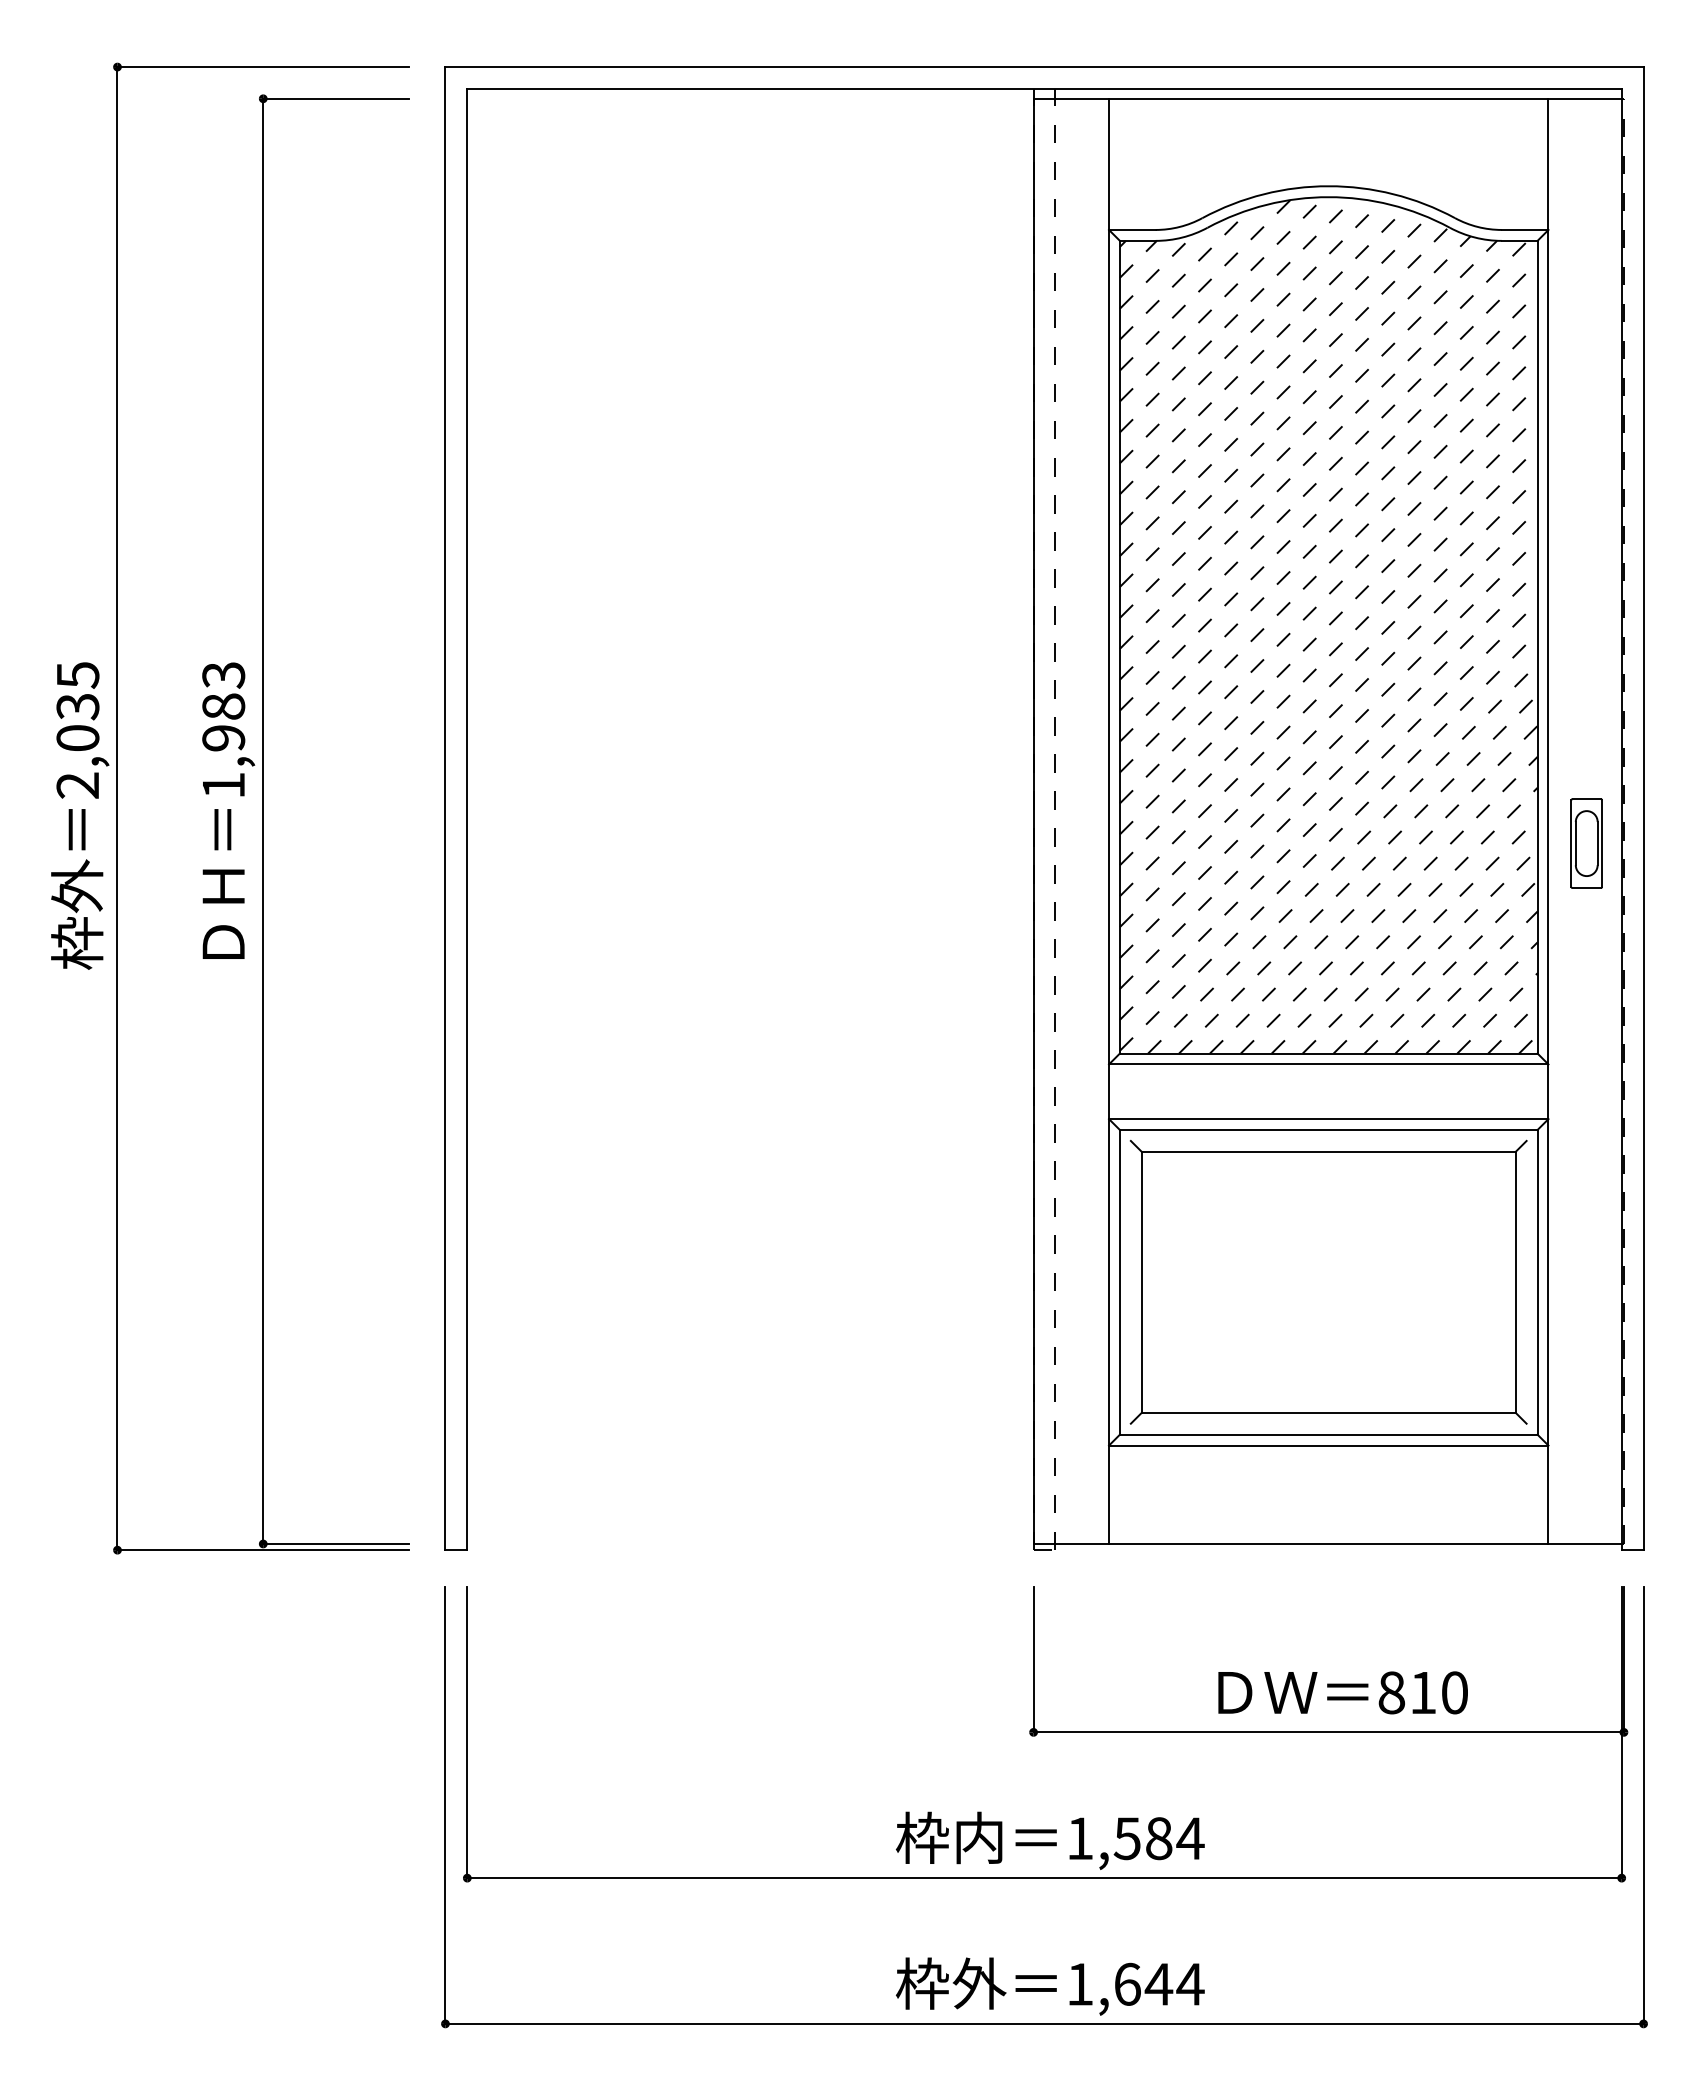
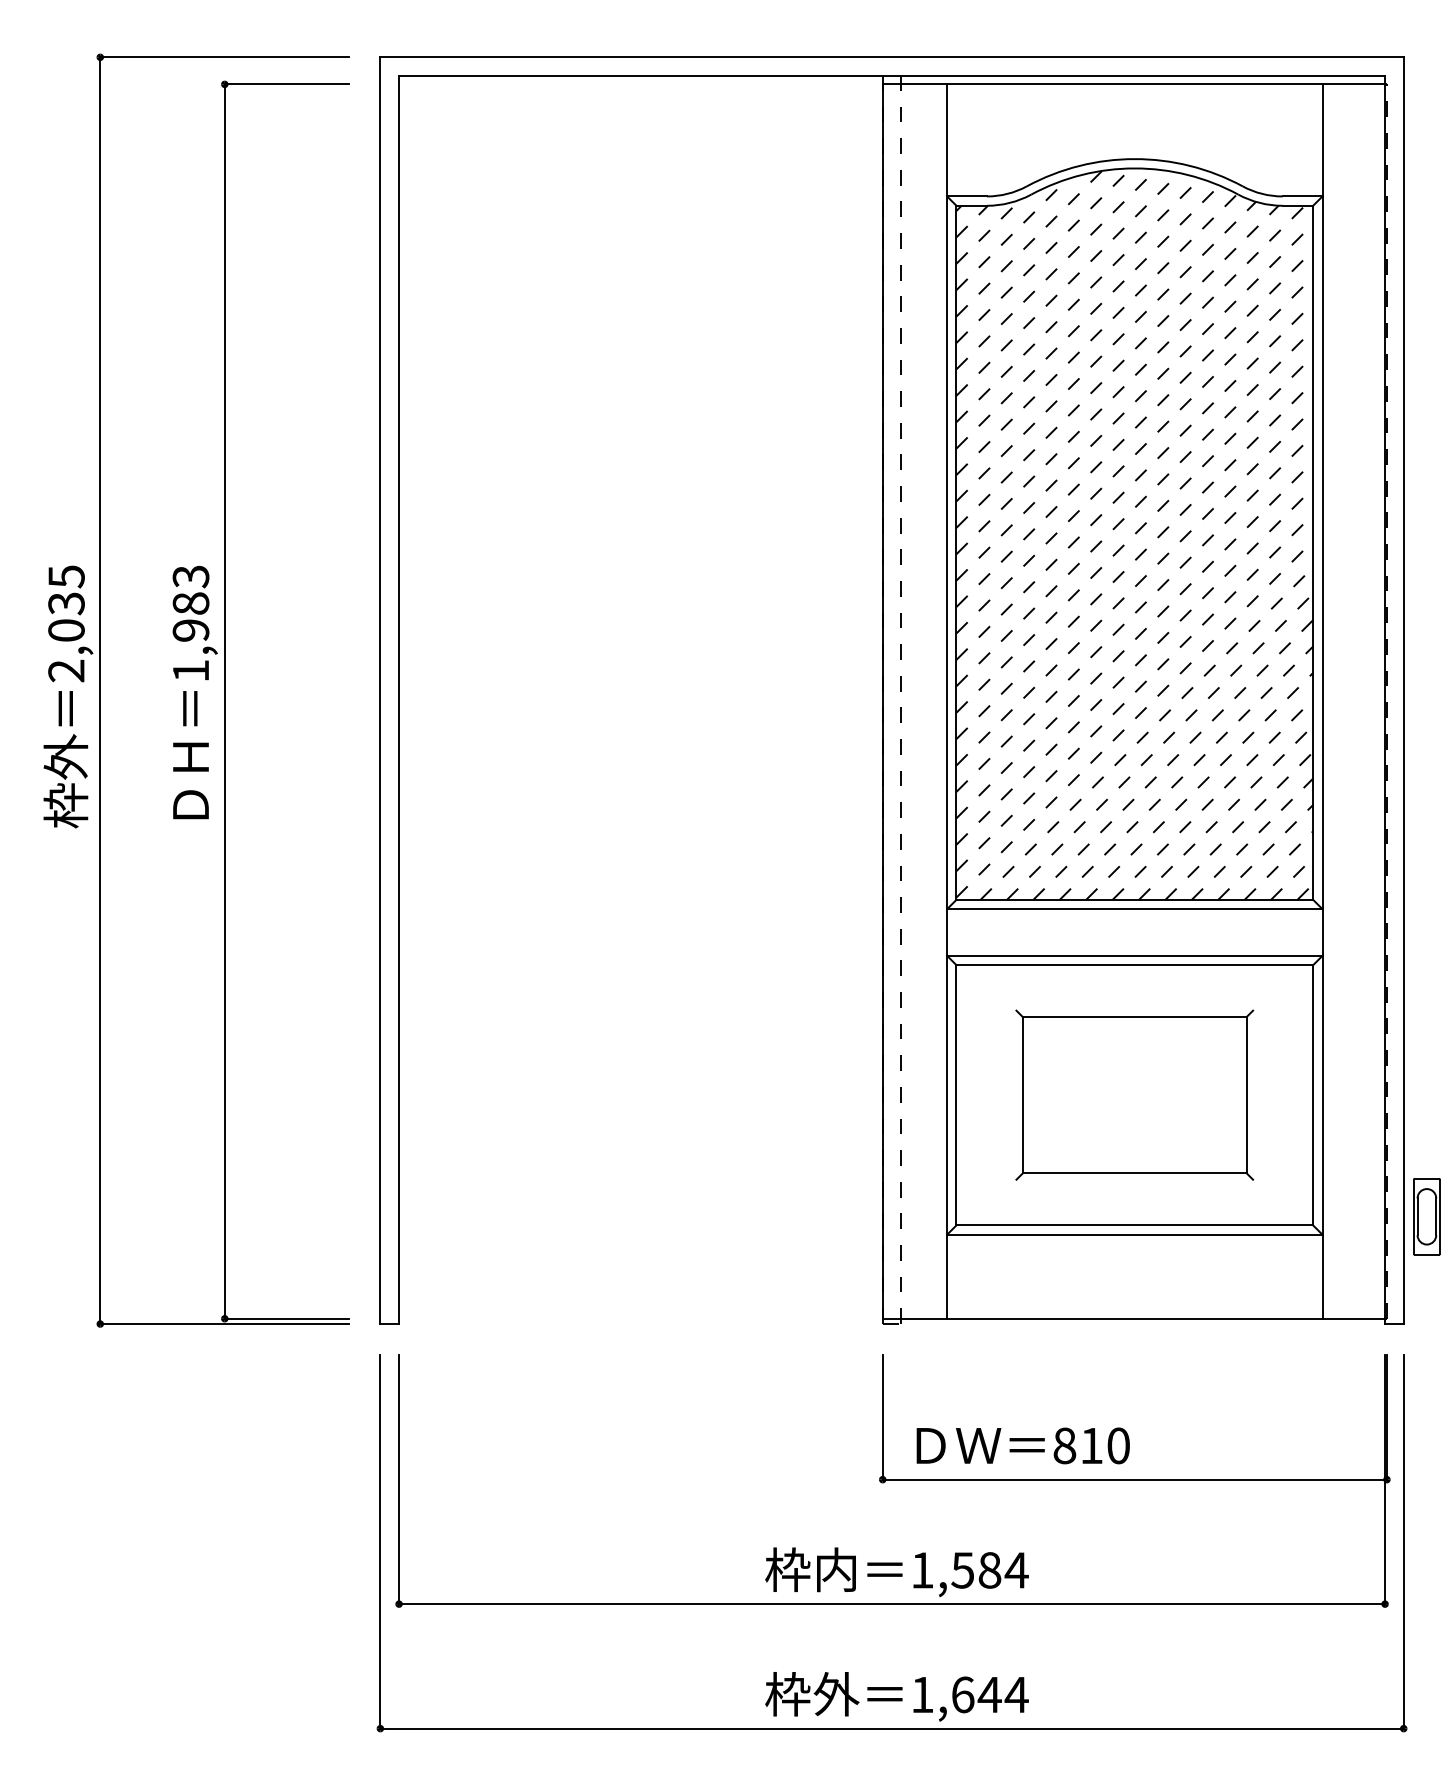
part: (1586, 843) -> (1426, 1216), moved
part: (1328, 1281) -> (1134, 1094), size x0.7
text: (1342, 1692) -> (1022, 1445), moved

